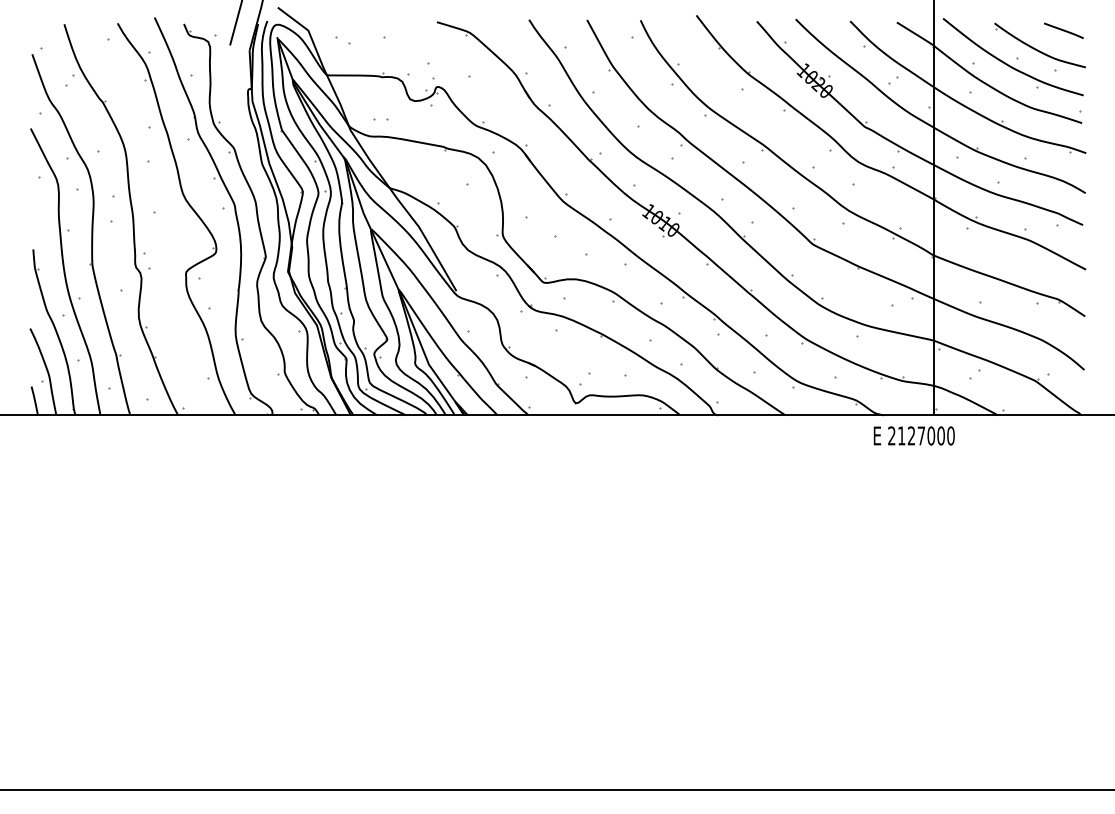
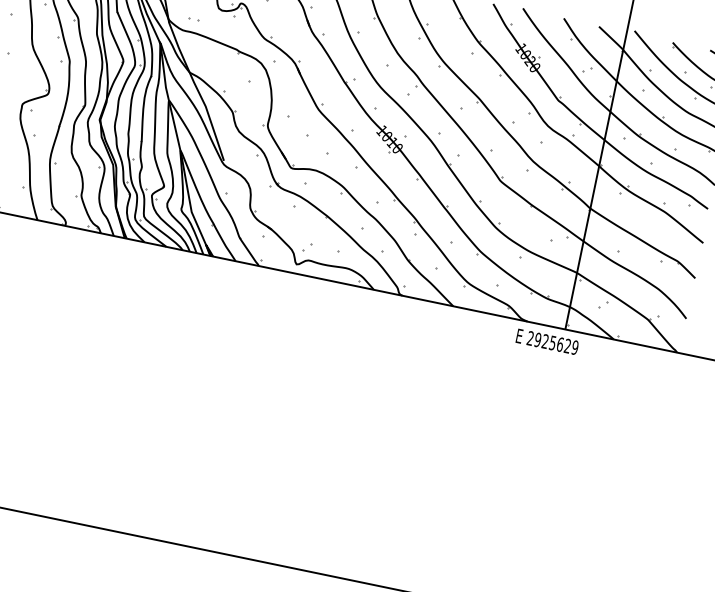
text: (925, 435) -> (555, 343), 2127000 -> 2925629

